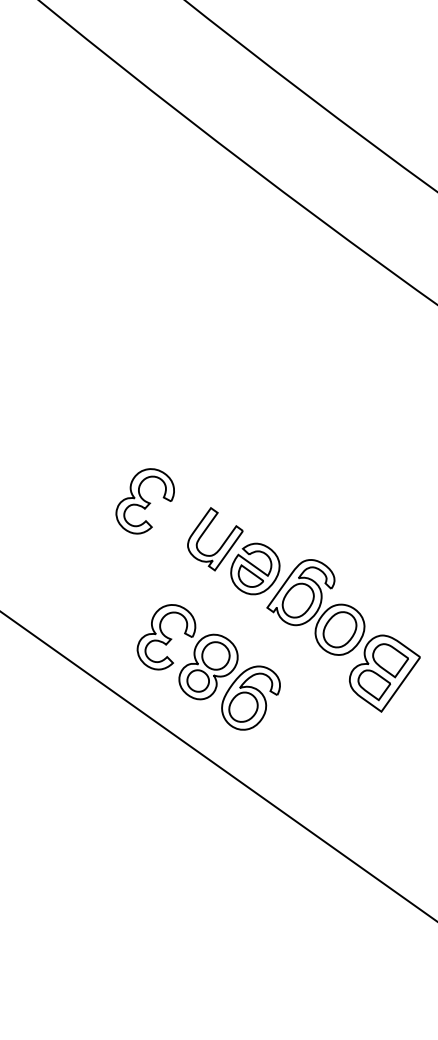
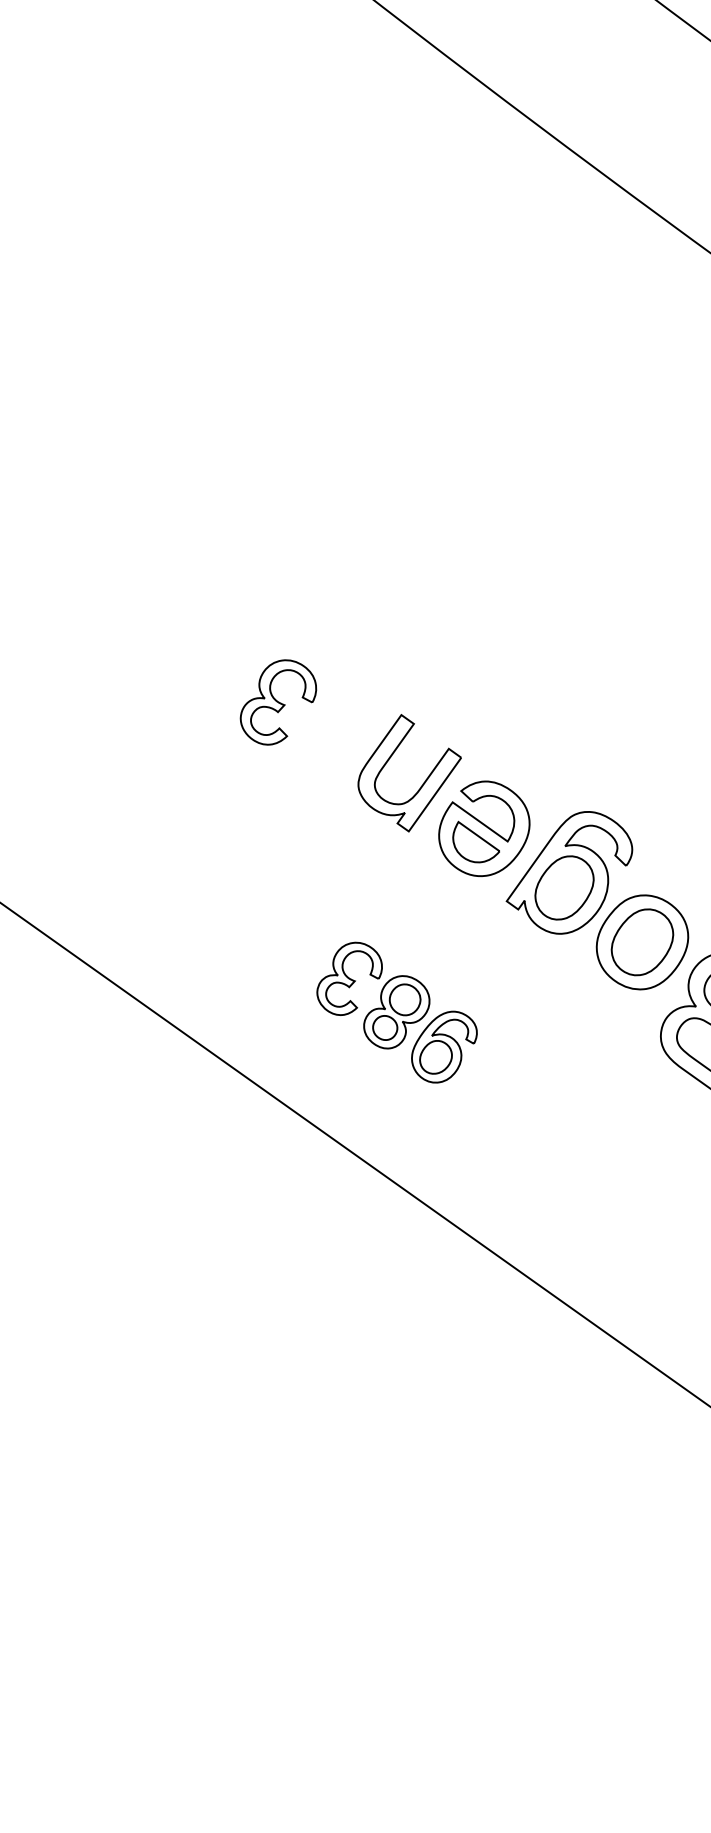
part: (144, 501) -> (277, 702), size x0.7
part: (208, 667) -> (396, 1012), size x0.6

